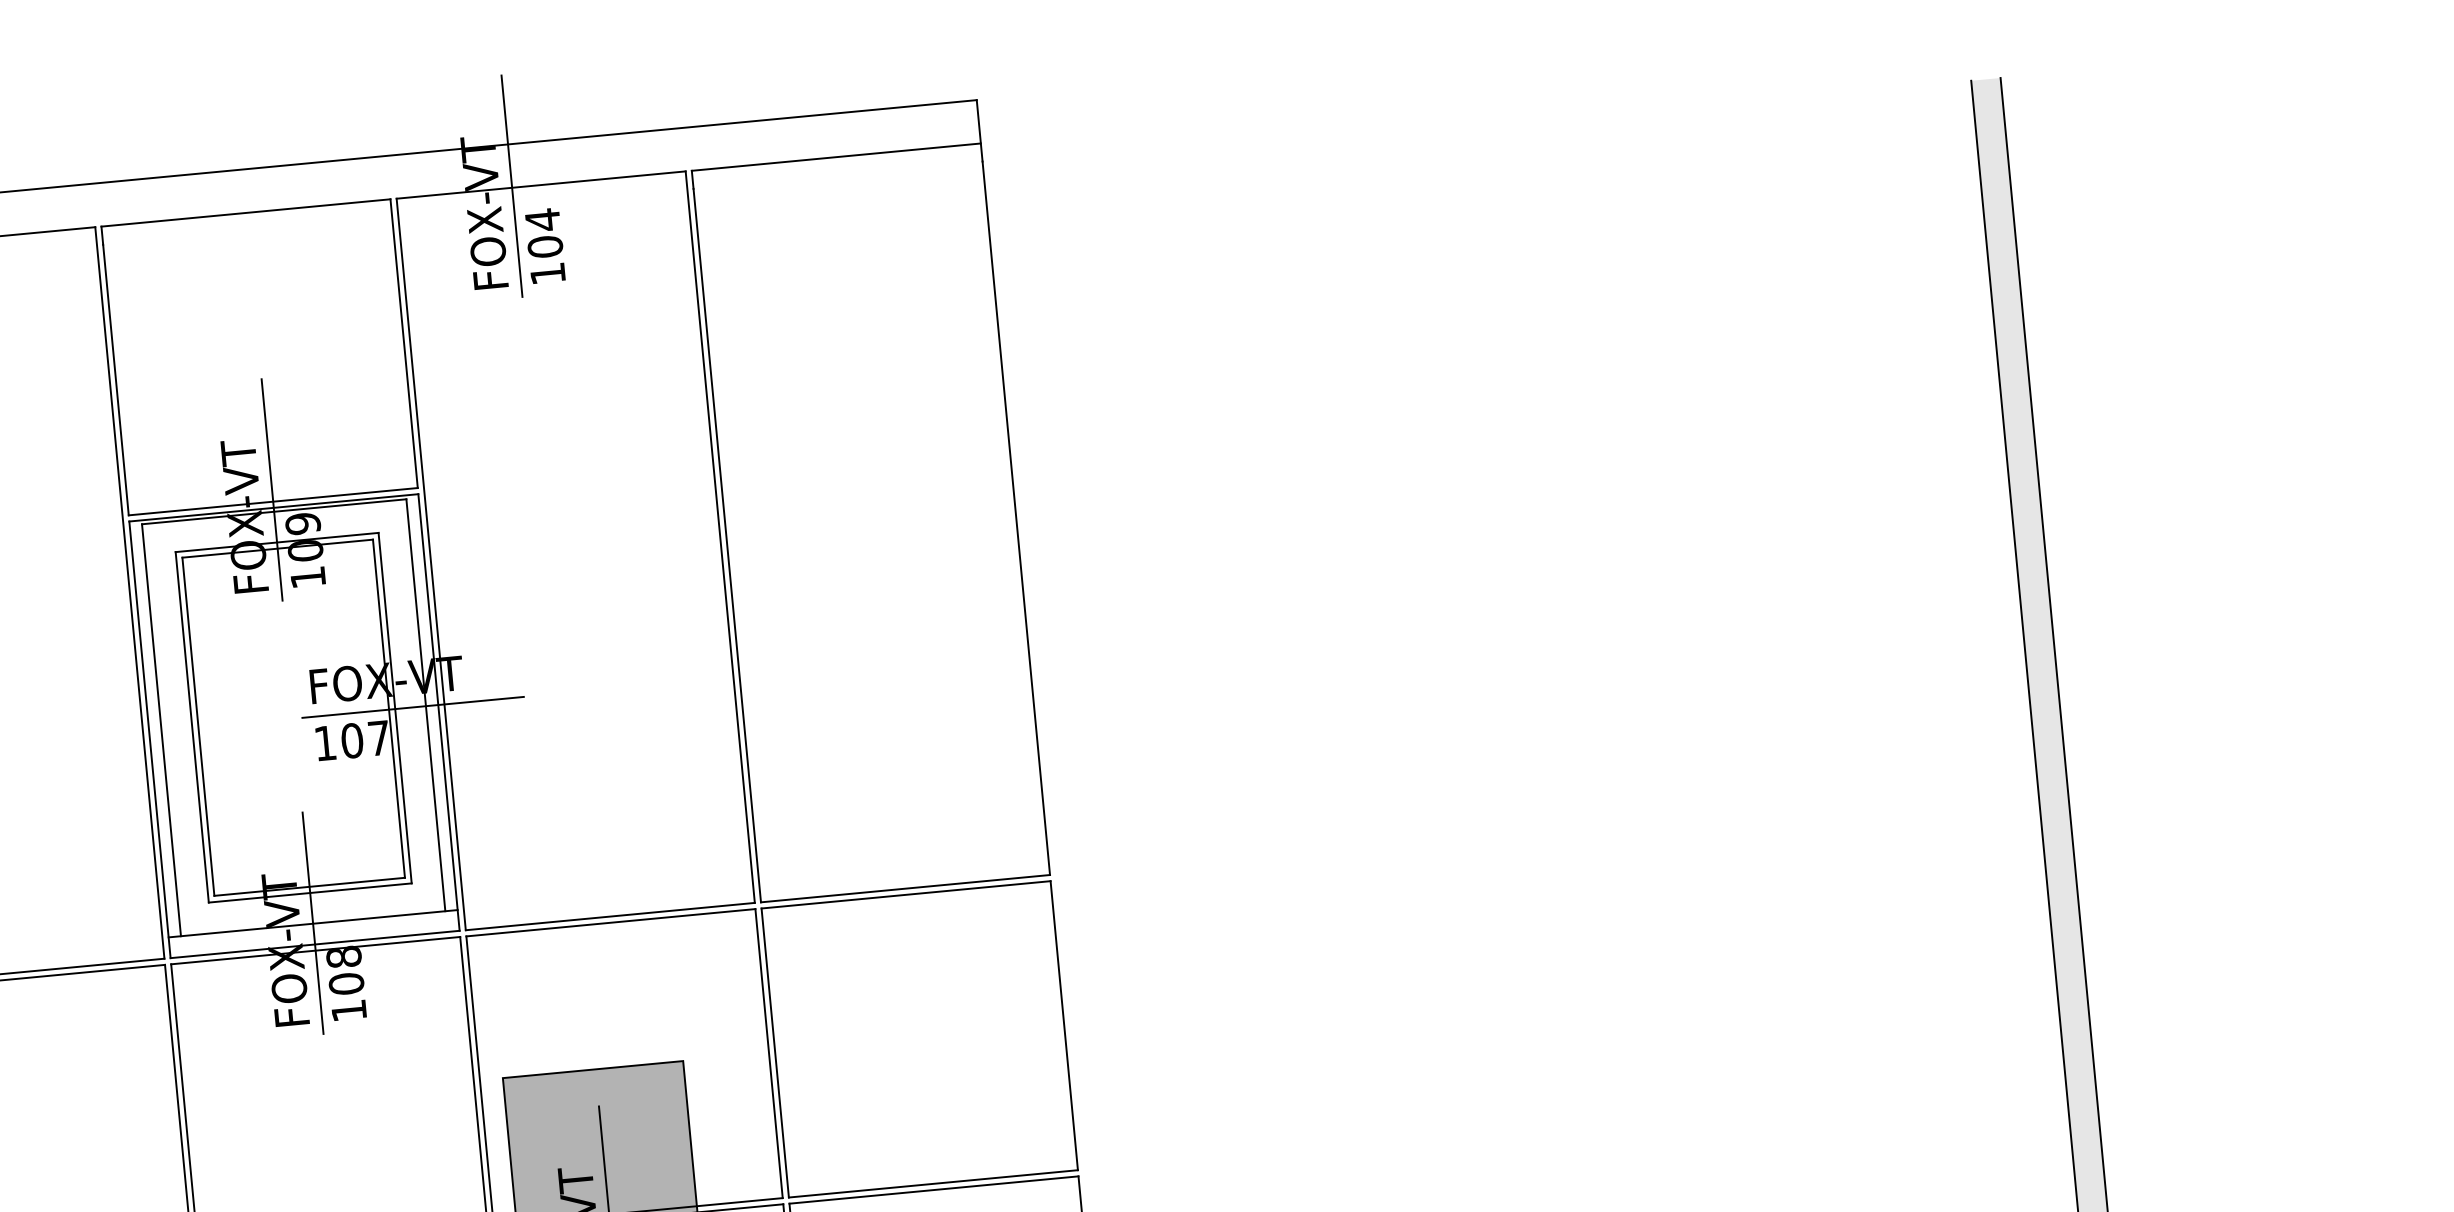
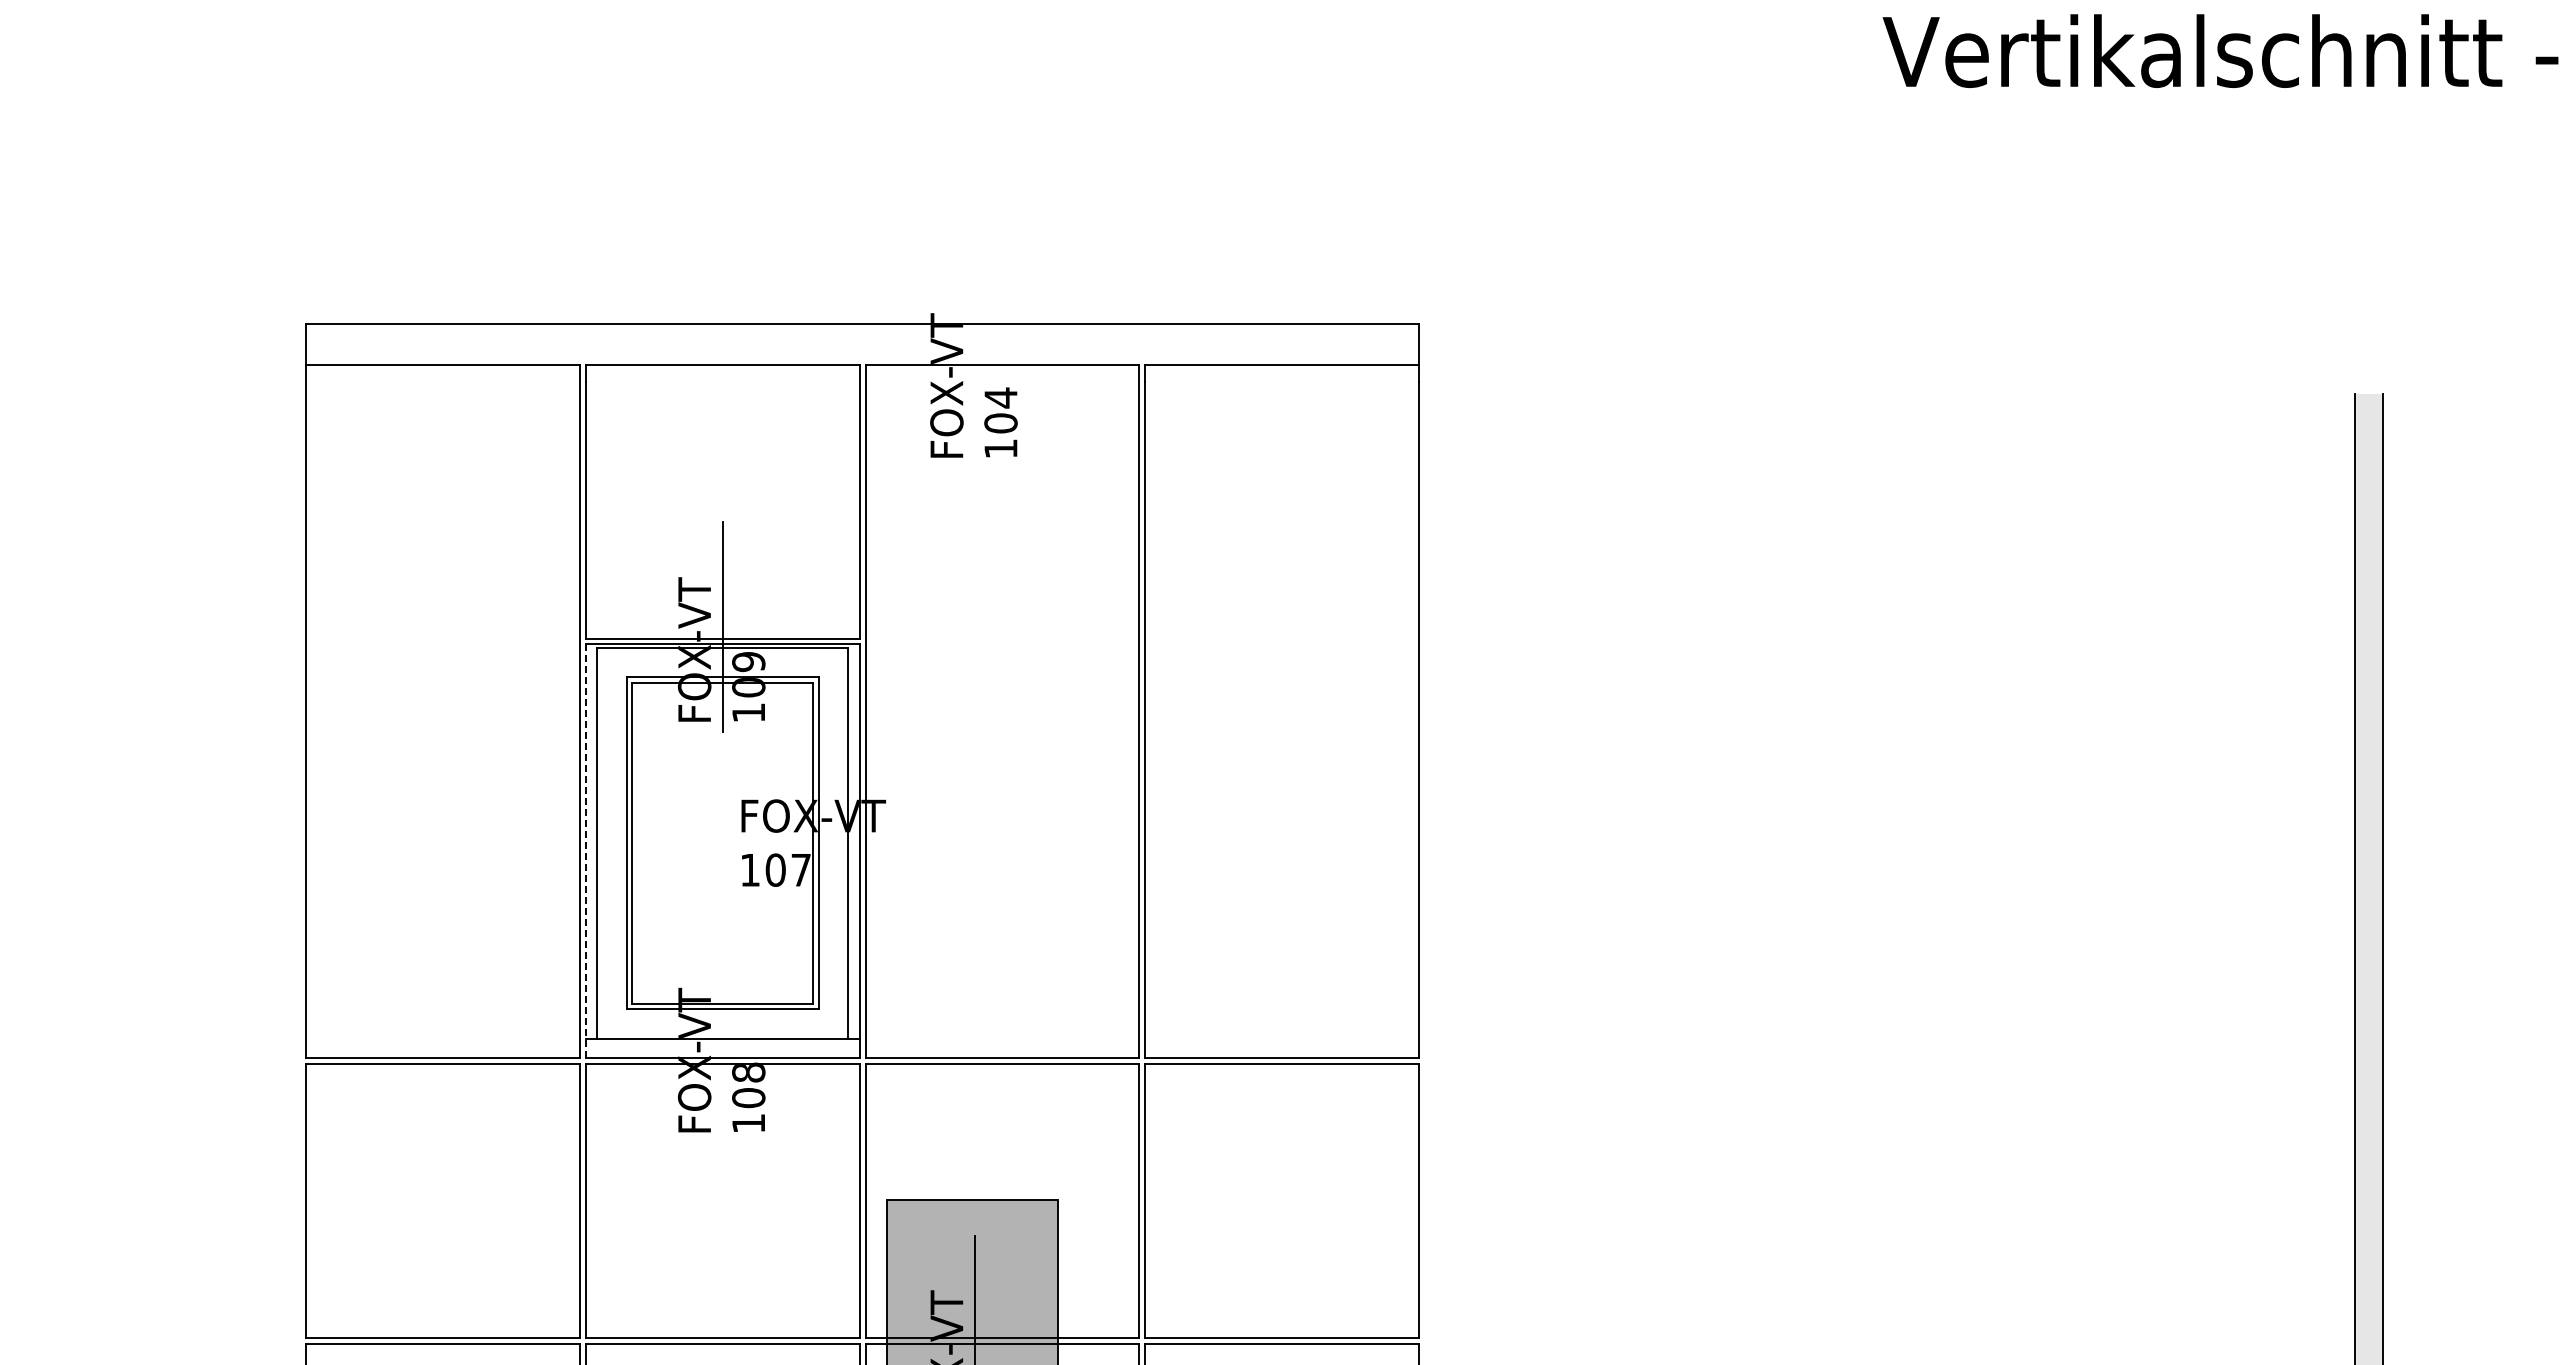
line: (512, 186) -> (975, 363), removed
line: (412, 707) -> (835, 844), removed
line: (149, 740) -> (585, 851), solid -> dashed
line: (312, 922) -> (722, 1037), removed

